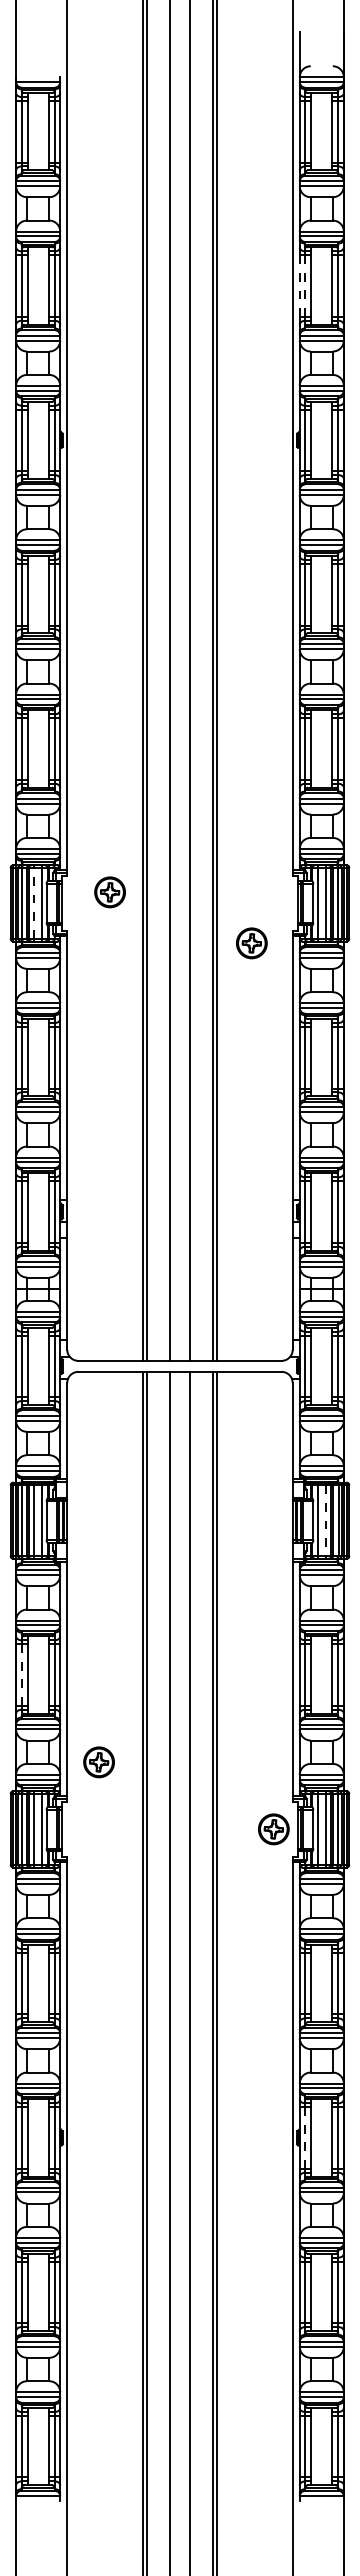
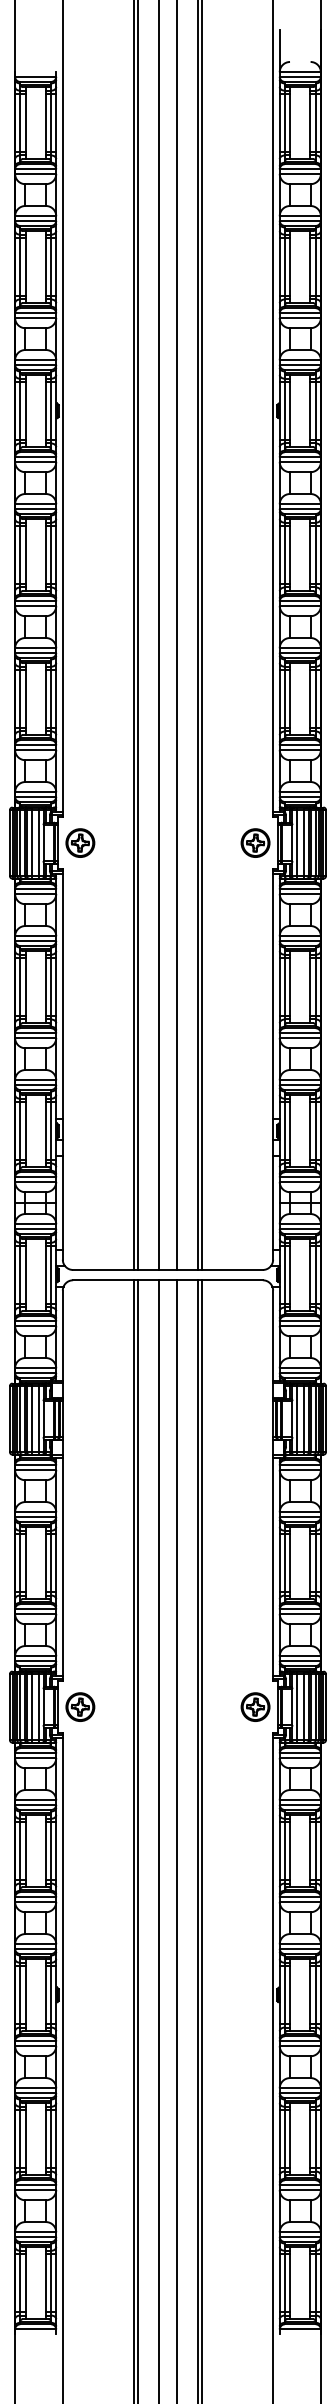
line: (299, 286) -> (279, 267), dashed -> solid
line: (305, 286) -> (285, 267), dashed -> solid
part: (109, 892) -> (79, 843), moved
line: (34, 902) -> (32, 842), dashed -> solid
part: (251, 943) -> (255, 843), moved
line: (325, 1521) -> (303, 1419), dashed -> solid
line: (21, 1675) -> (20, 1563), dashed -> solid
part: (98, 1762) -> (79, 1707), moved
line: (305, 2138) -> (285, 1995), dashed -> solid

